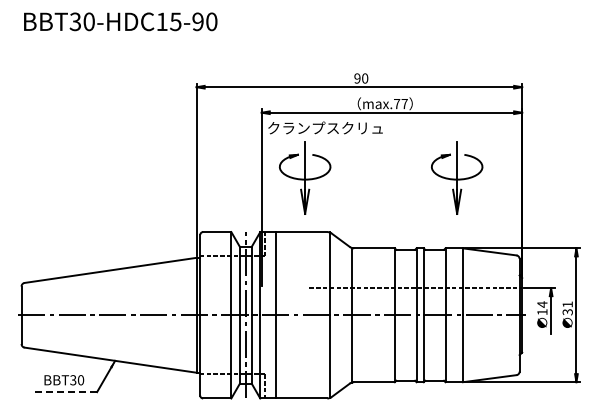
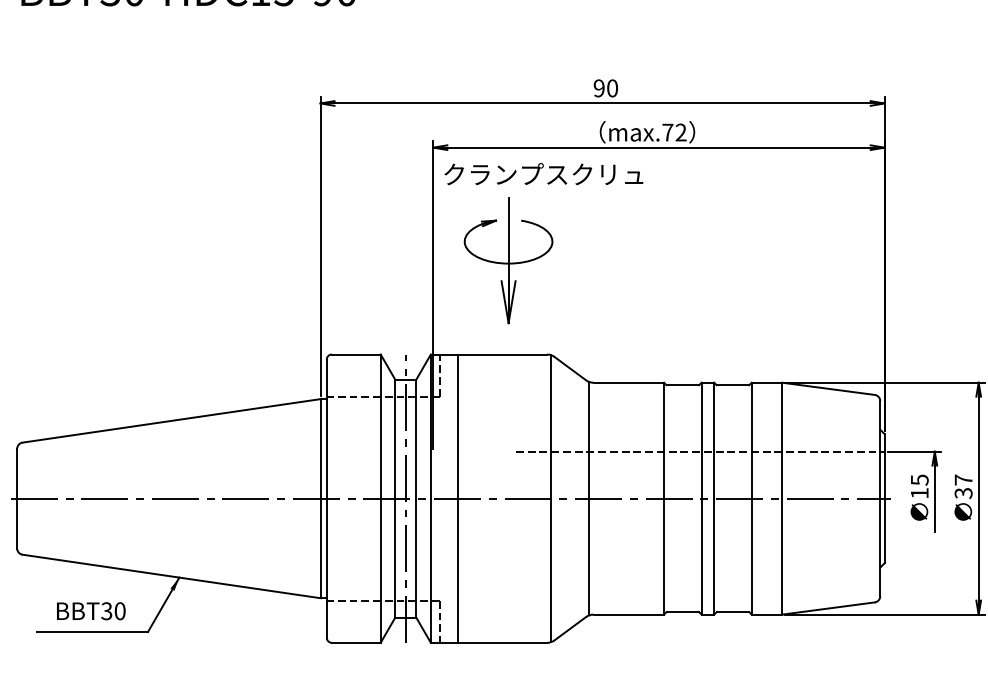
text: (404, 103) -> (680, 131), max.77 -> max.72
part: (457, 177) -> (772, 259), removed
text: (542, 304) -> (919, 479), 14 -> 15
text: (567, 304) -> (963, 479), 31 -> 37
line: (64, 392) -> (91, 632), dashed -> solid

